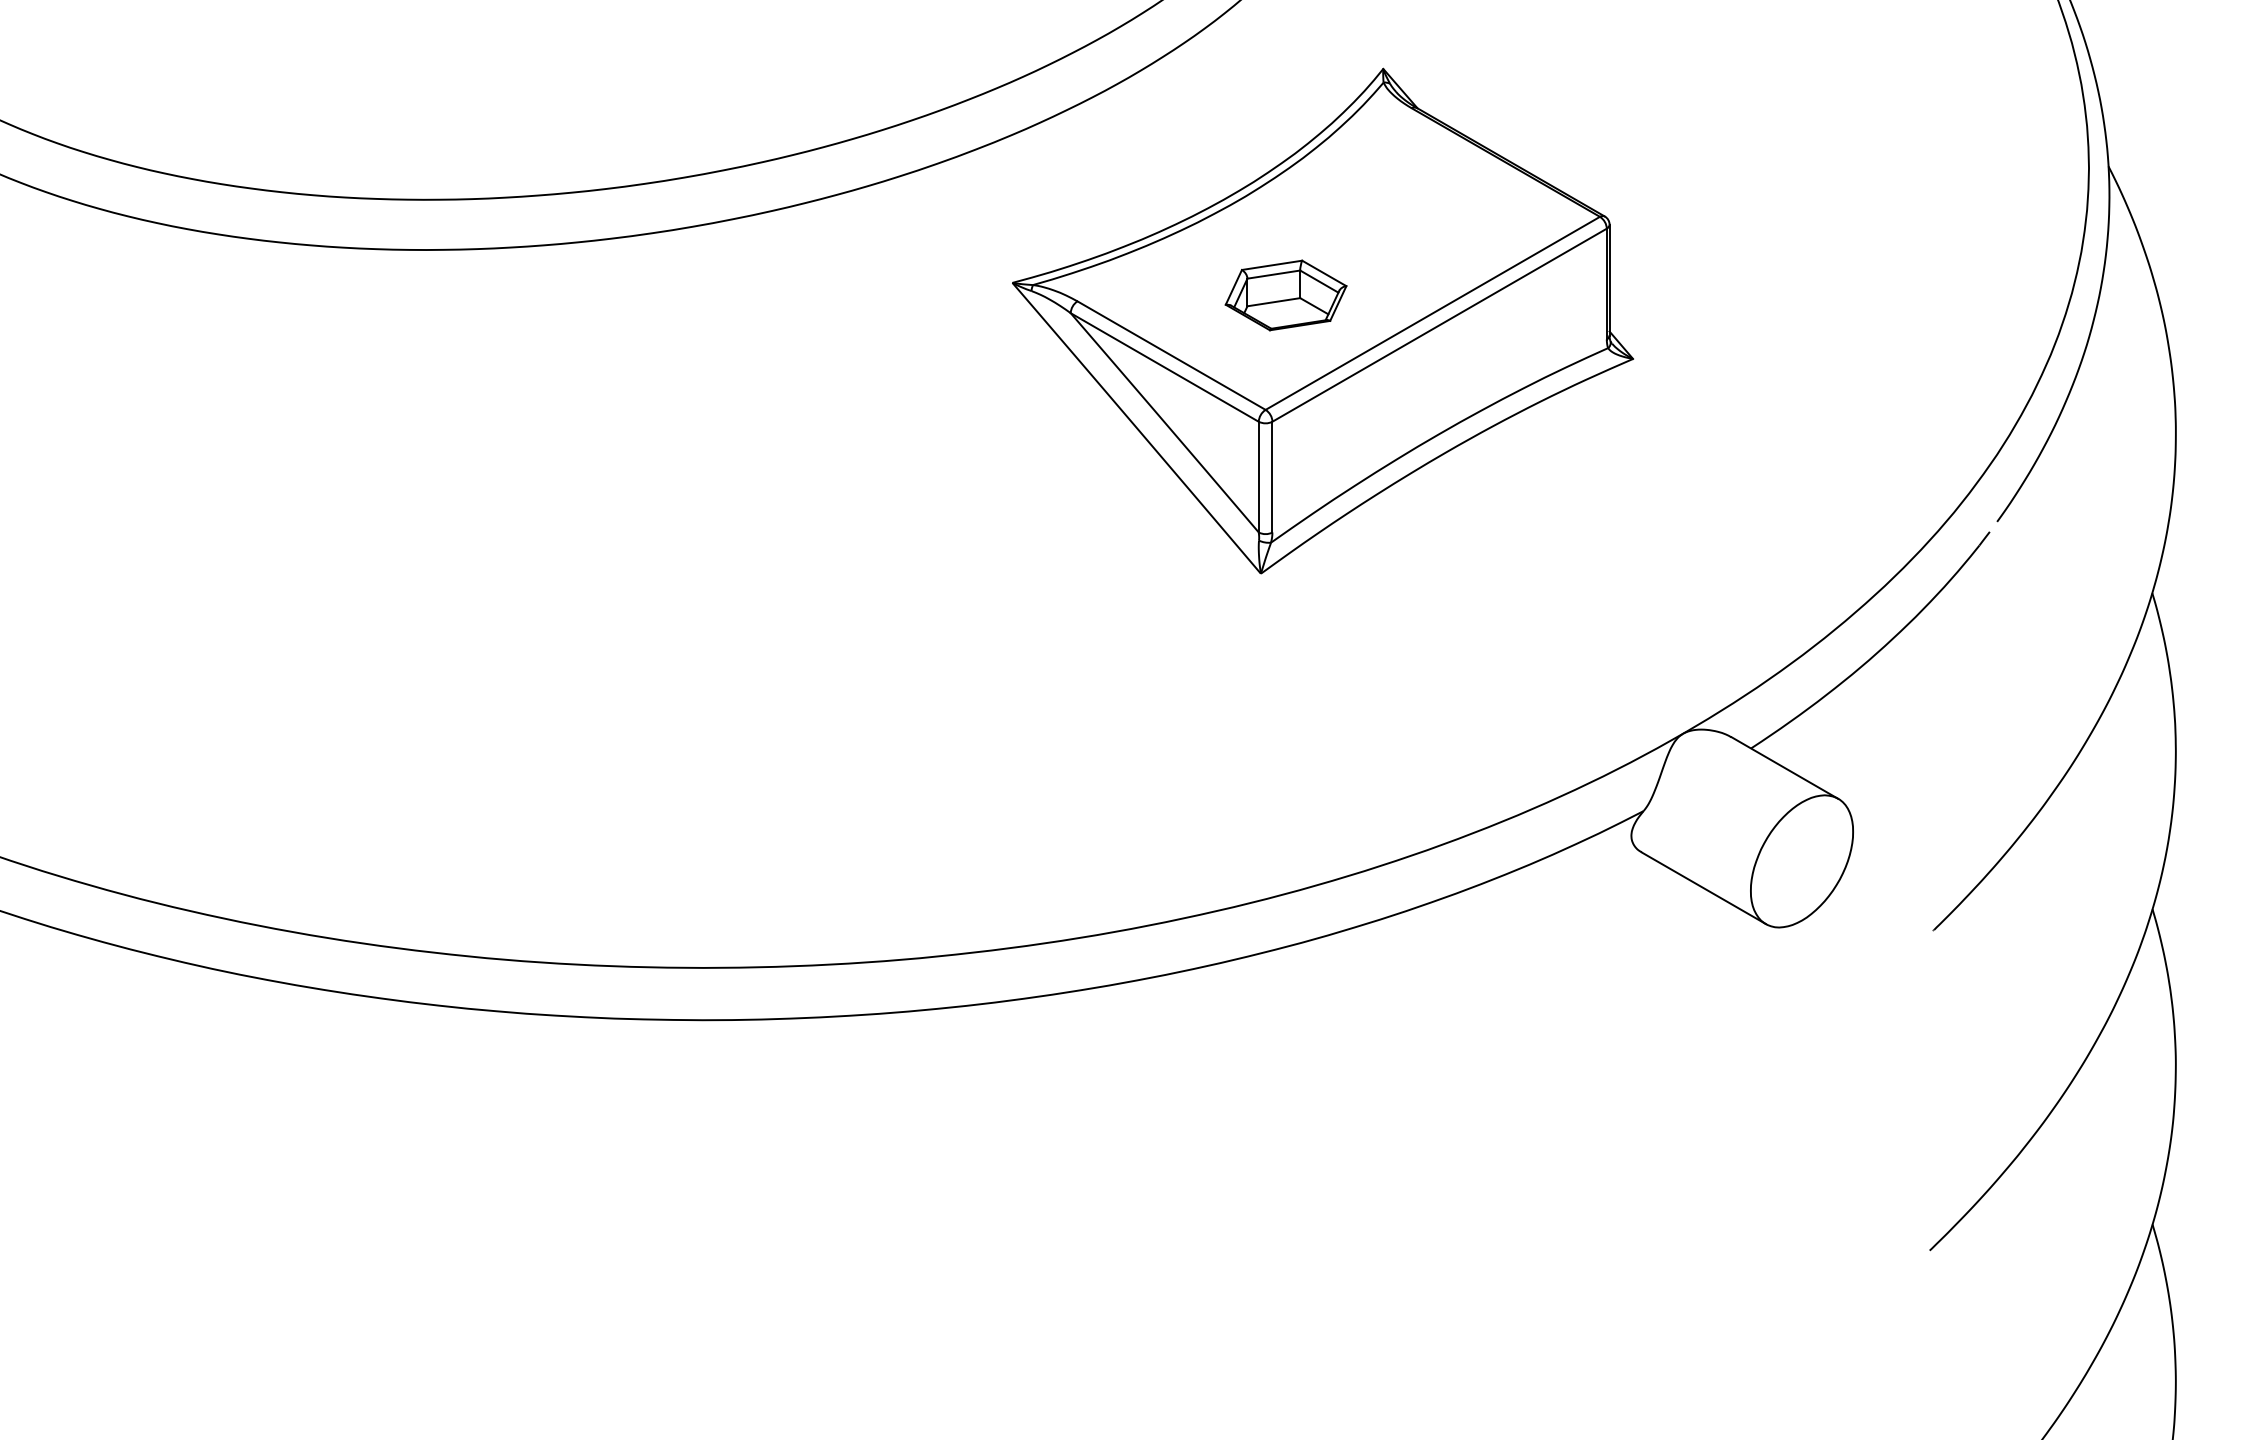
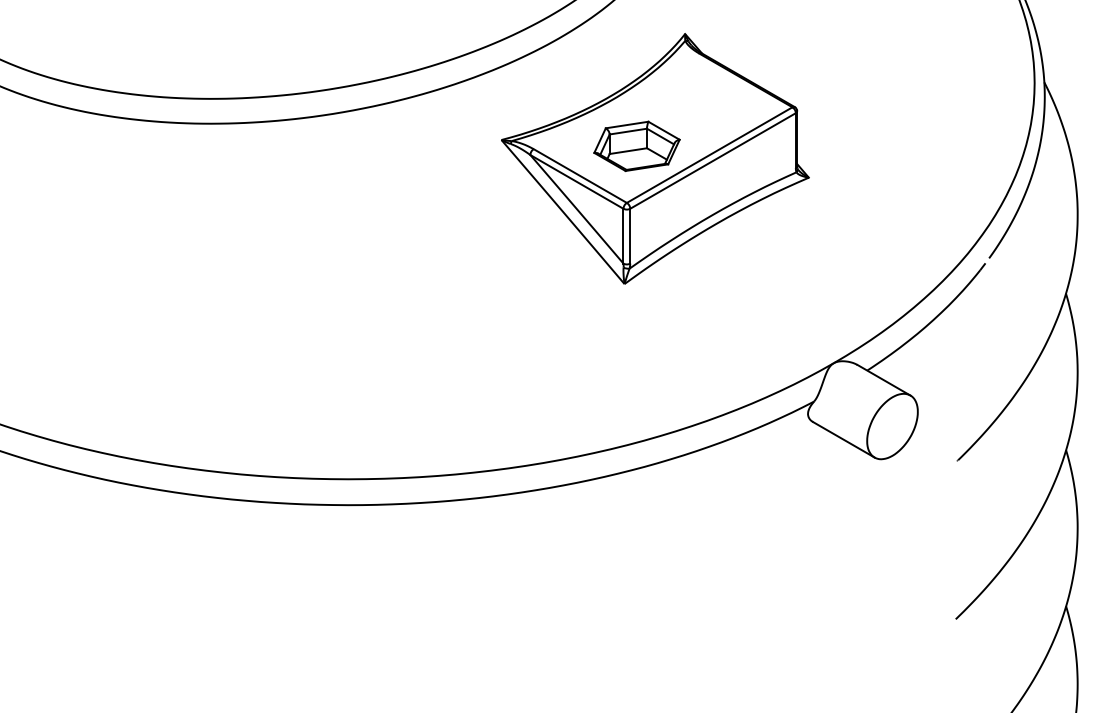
part: (1285, 293) -> (636, 145), size x1.43

